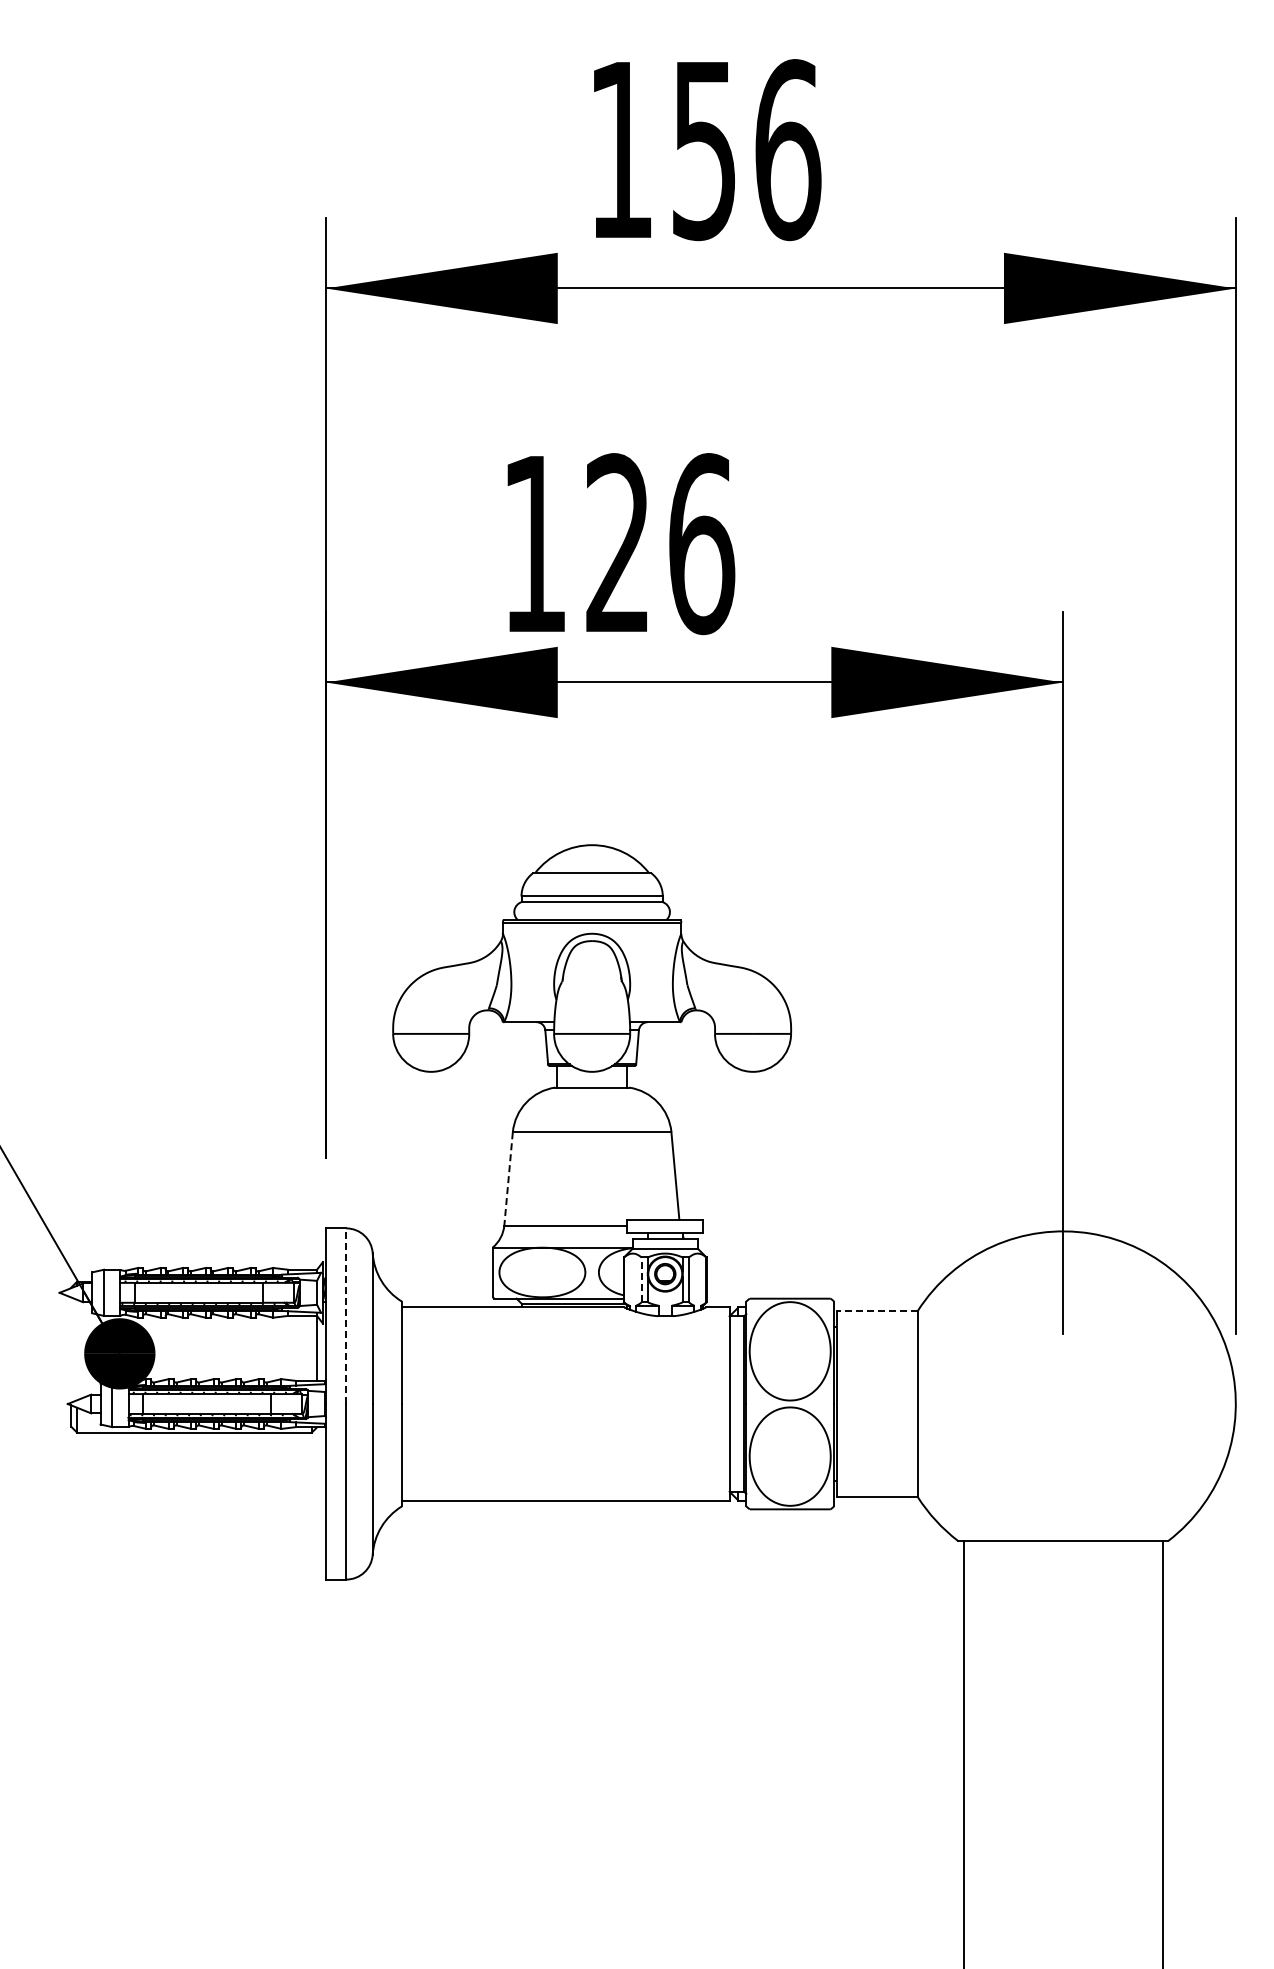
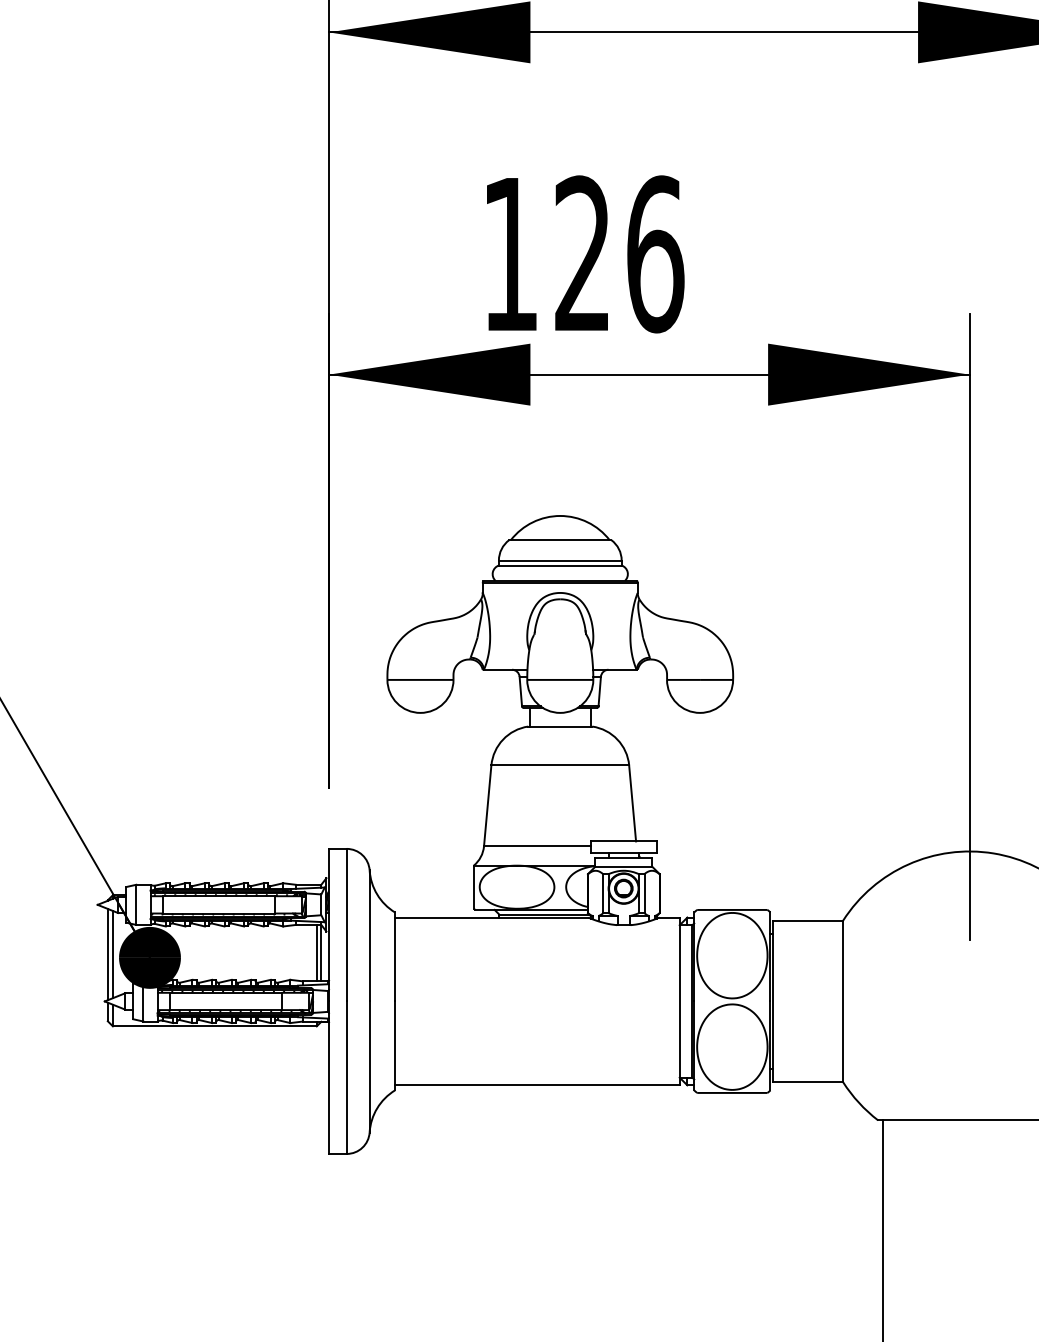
line: (508, 1178) -> (487, 805), dashed -> solid
line: (641, 1279) -> (603, 893), dashed -> solid
line: (876, 1310) -> (807, 920), dashed -> solid
line: (346, 1316) -> (346, 925), dashed -> solid
line: (311, 1347) -> (316, 952), added
line: (71, 1349) -> (108, 954), added
line: (77, 1349) -> (113, 954), added

